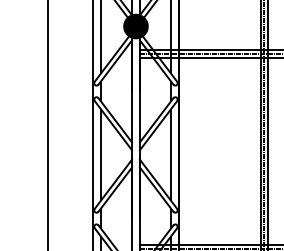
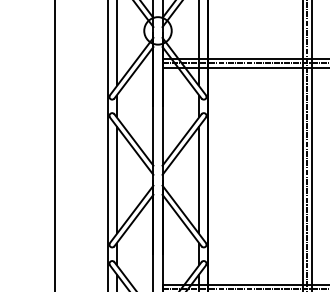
fill: (135, 26) -> (157, 30), removed

